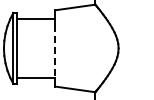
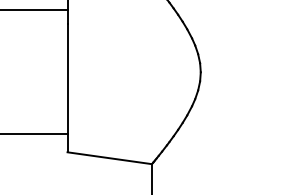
line: (55, 52) -> (68, 80), dashed -> solid

